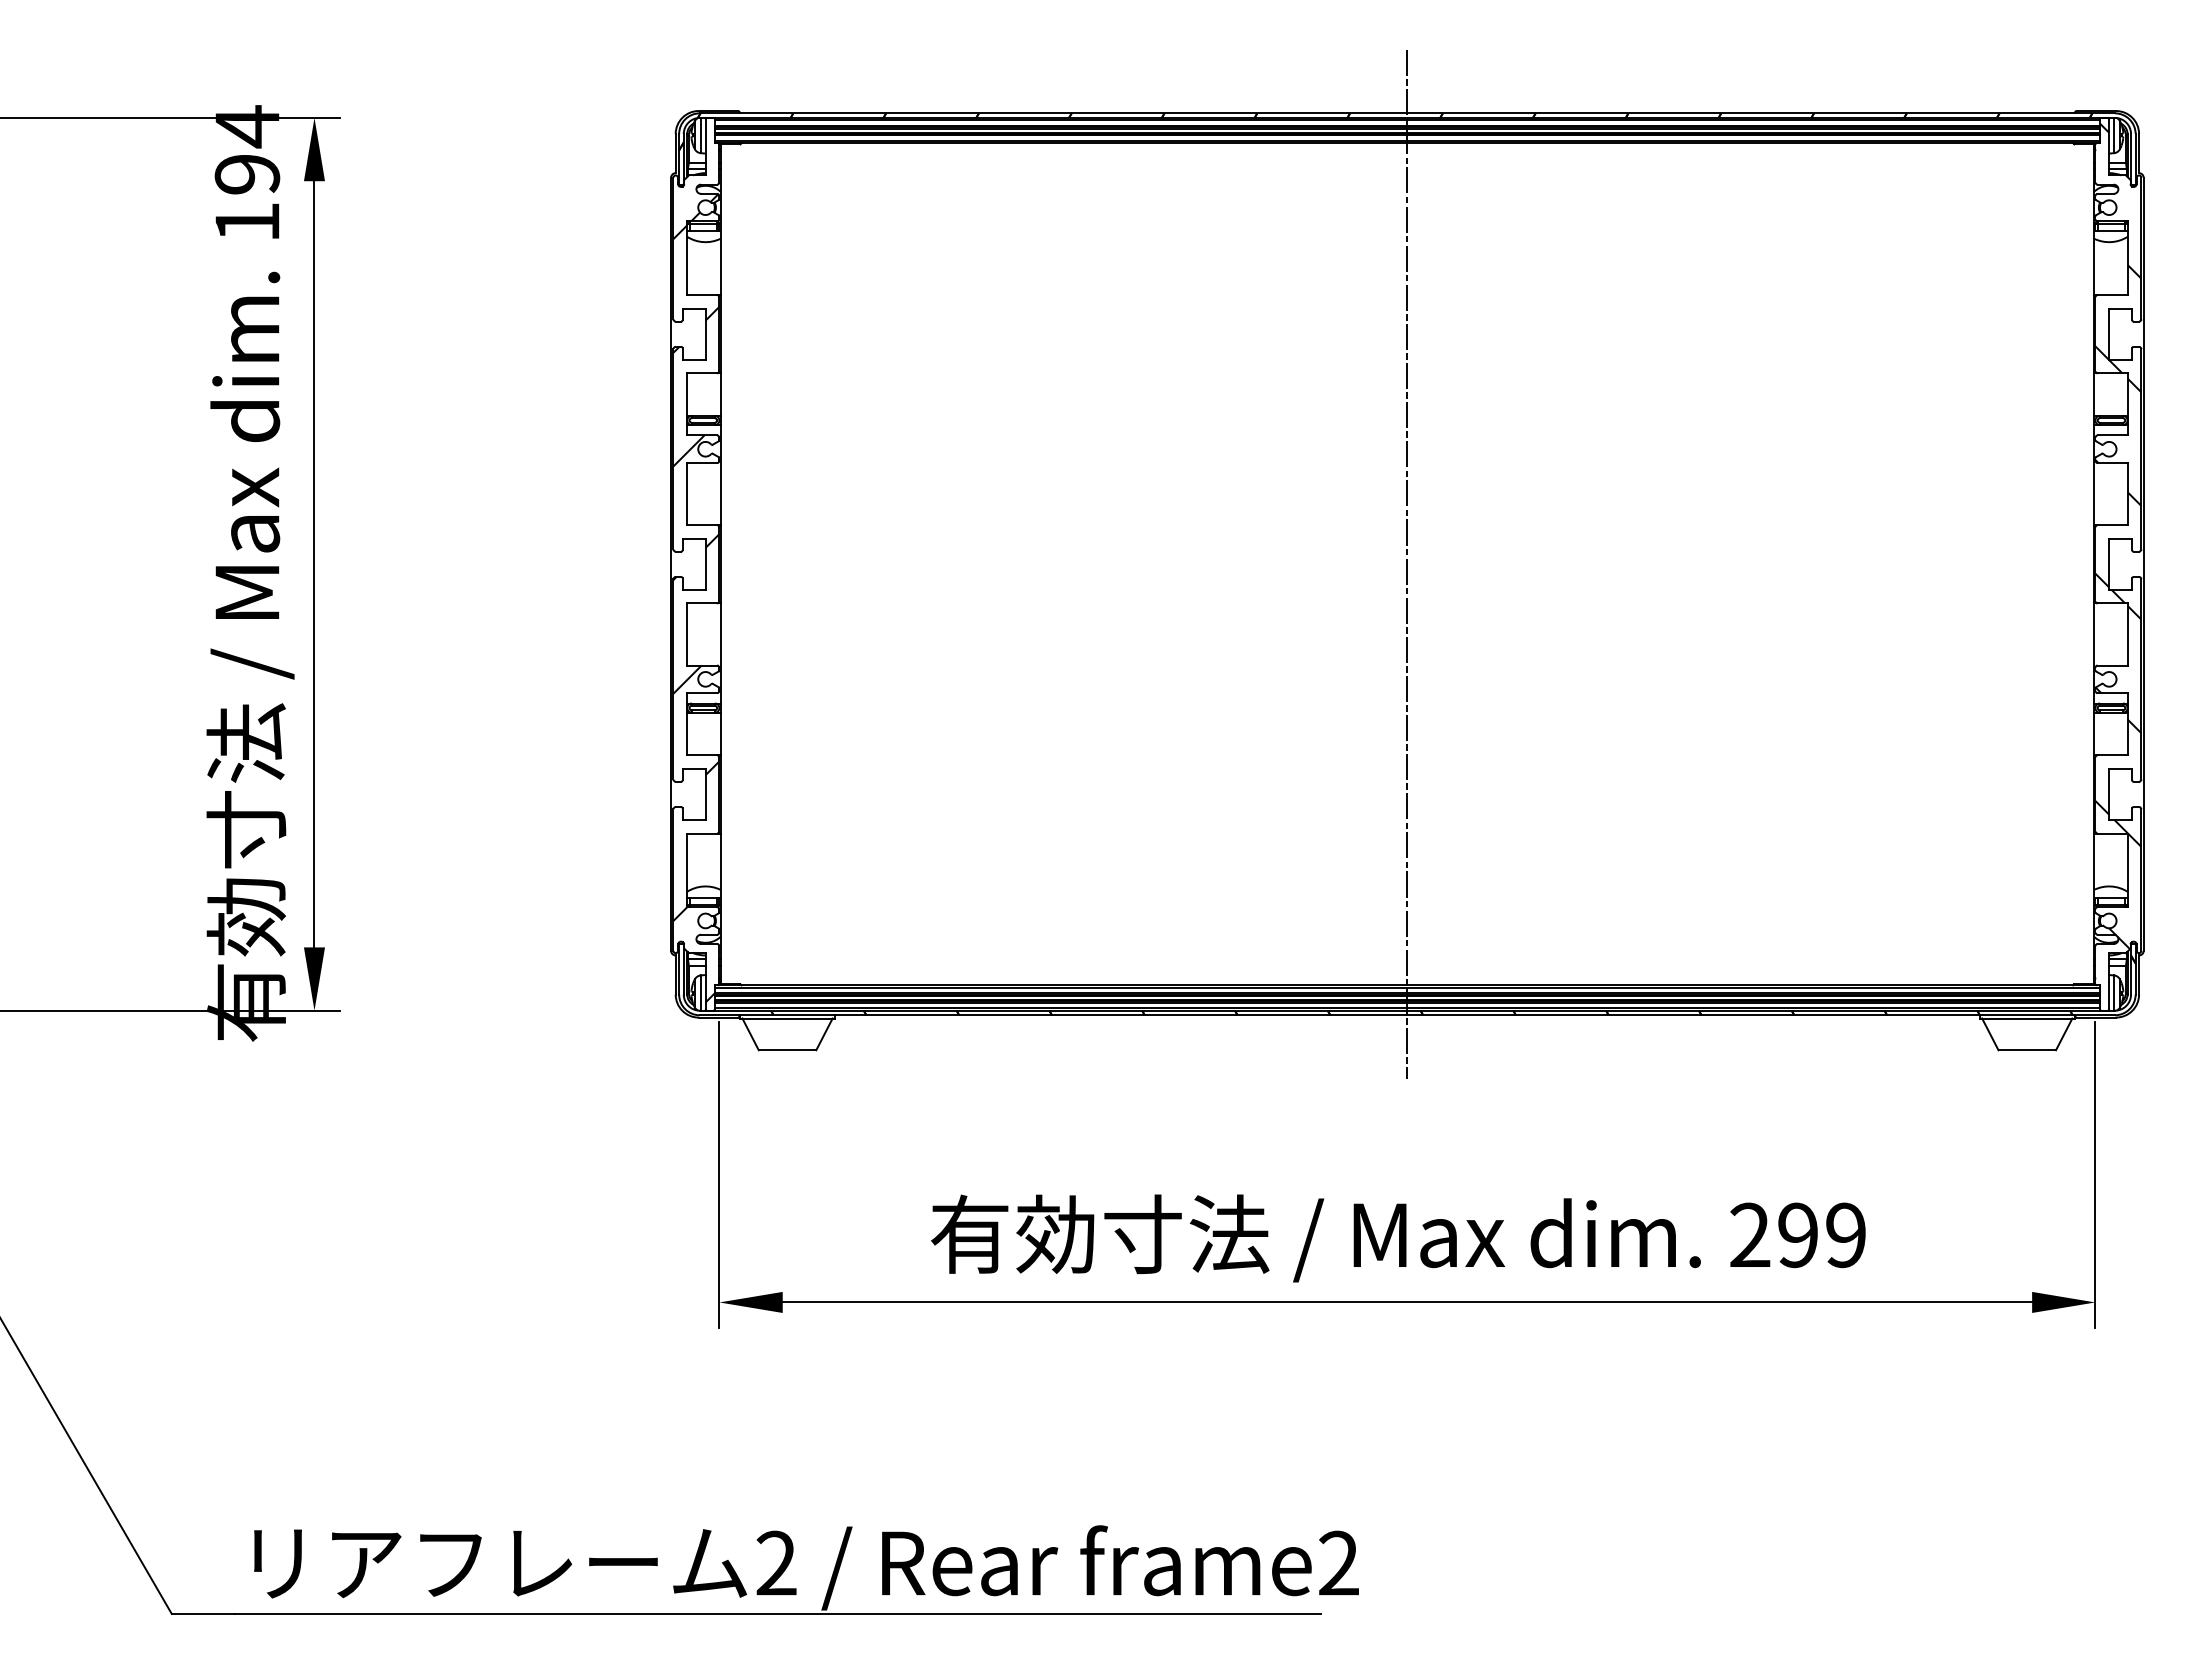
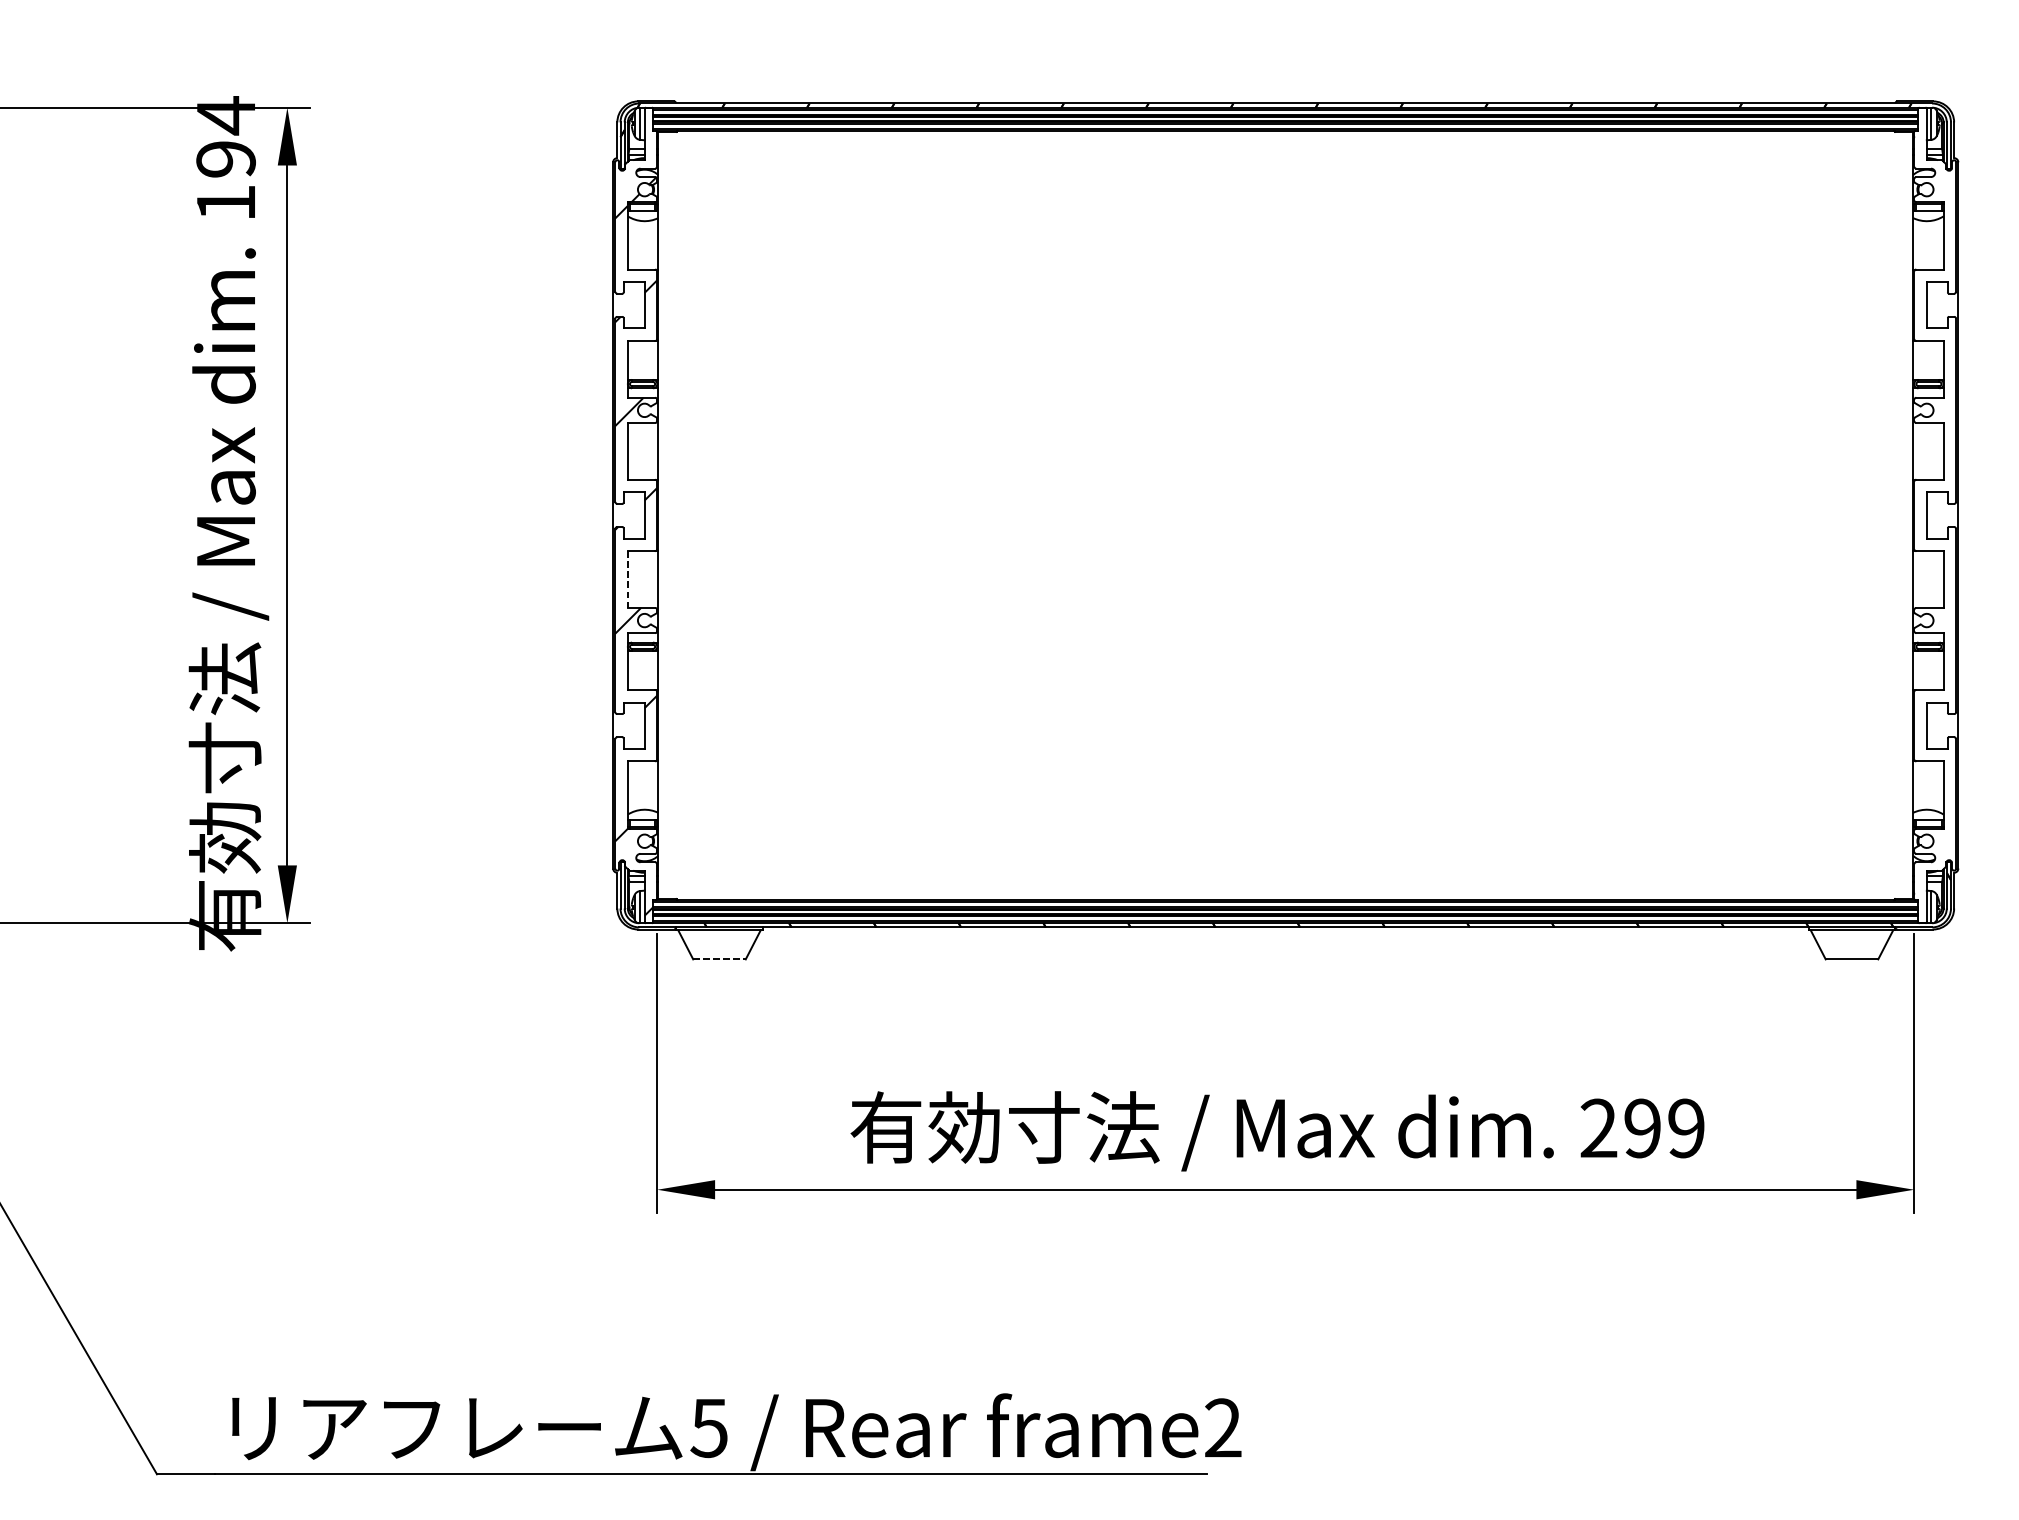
hatch: (2118, 536) -> (1935, 490), removed
line: (1407, 564) -> (1285, 515), removed
line: (687, 634) -> (628, 579), solid -> dashed
line: (787, 1050) -> (719, 959), solid -> dashed
text: (775, 1563) -> (708, 1428), 2 -> 5

